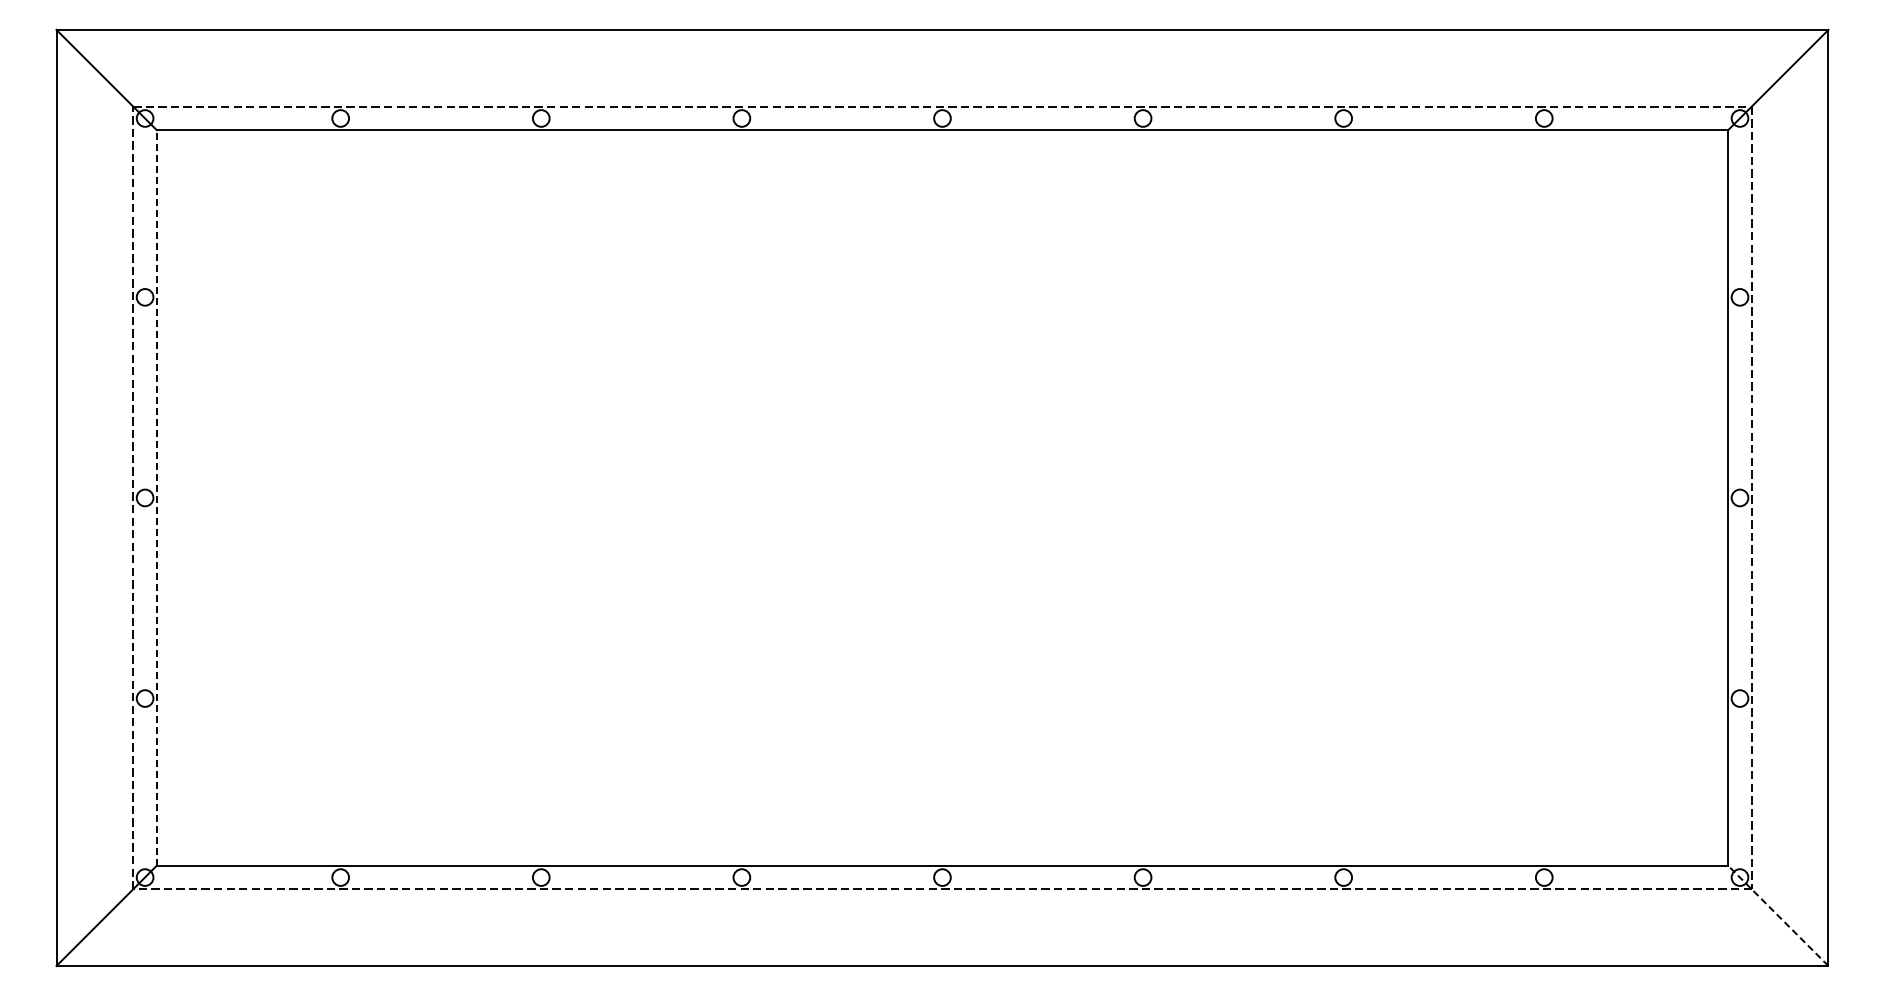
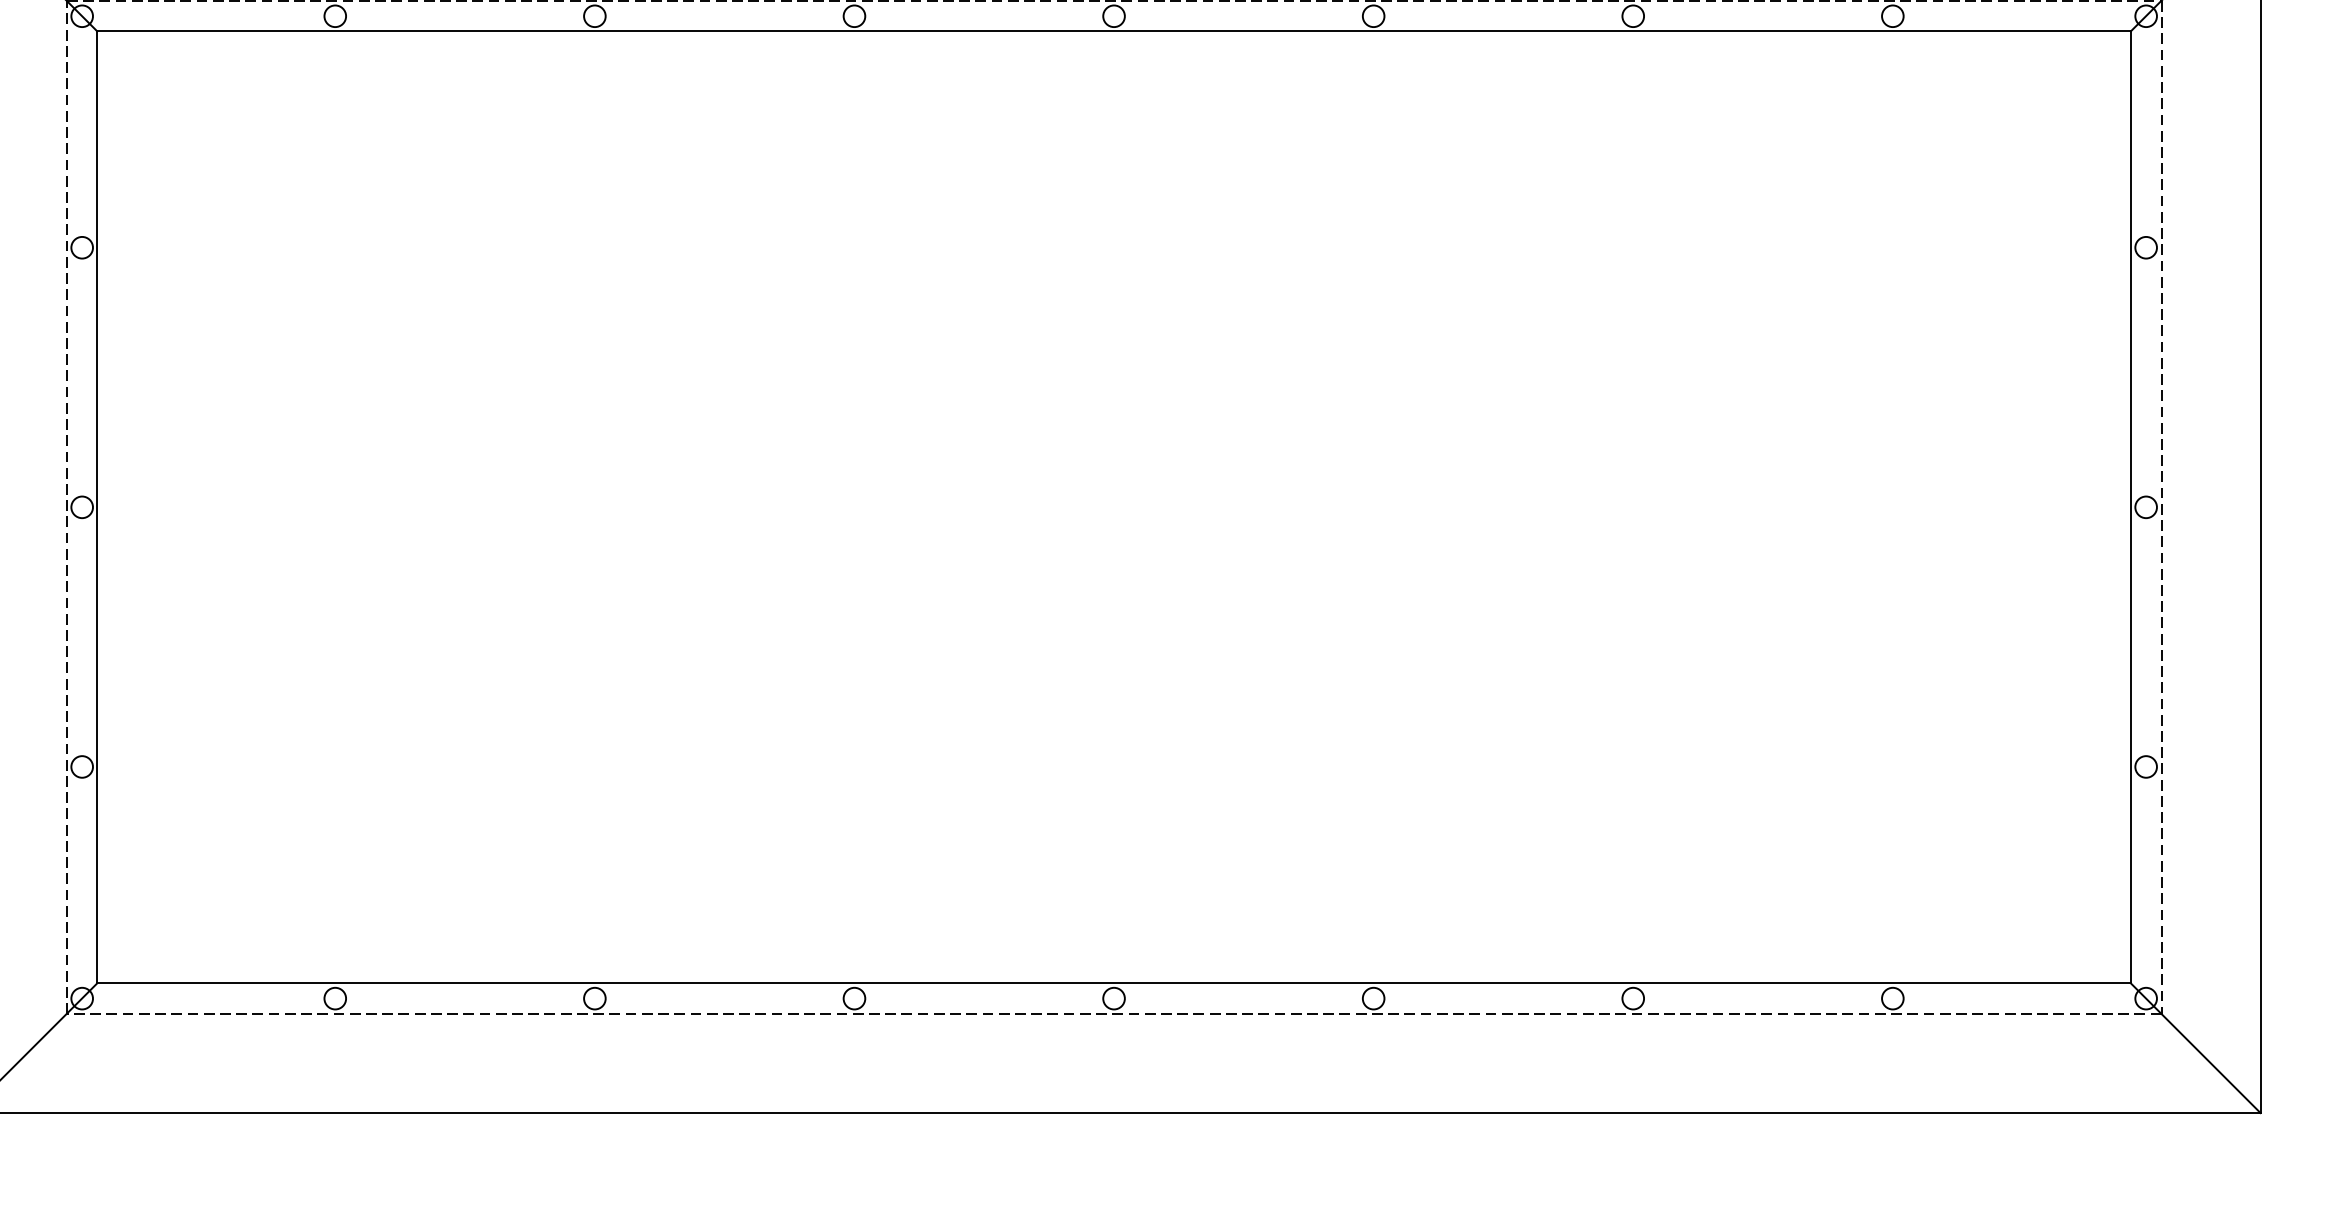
line: (156, 497) -> (96, 506), dashed -> solid
line: (1778, 915) -> (2195, 1047), dashed -> solid

